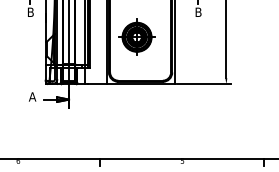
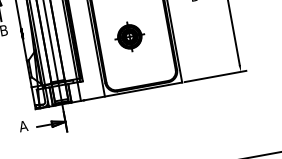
part: (136, 36) -> (129, 36), size x0.7

